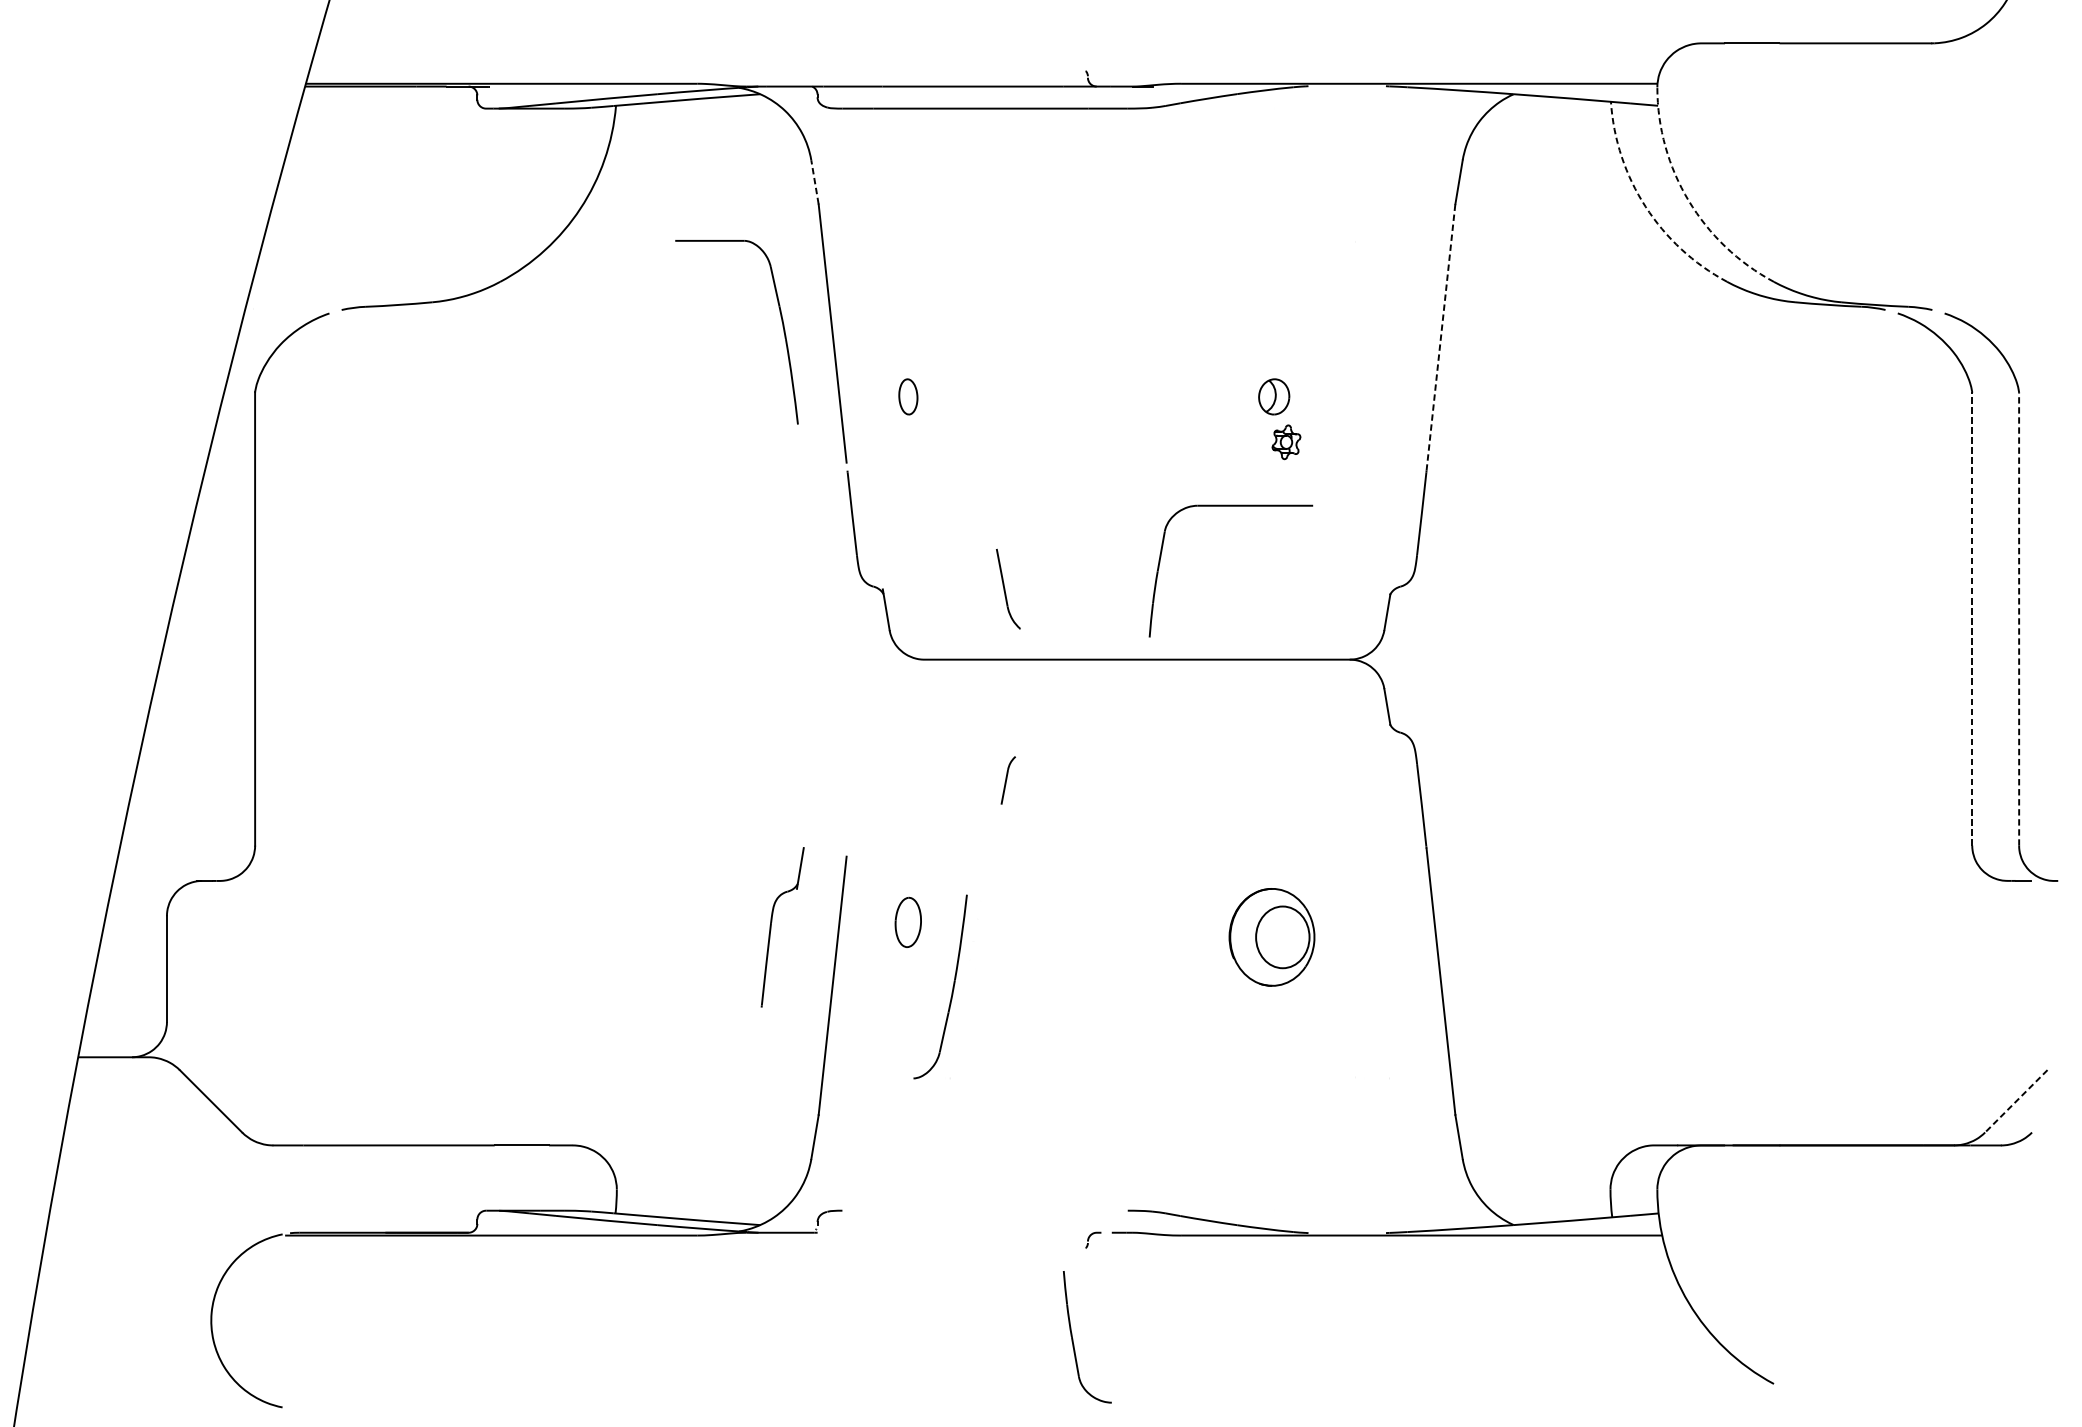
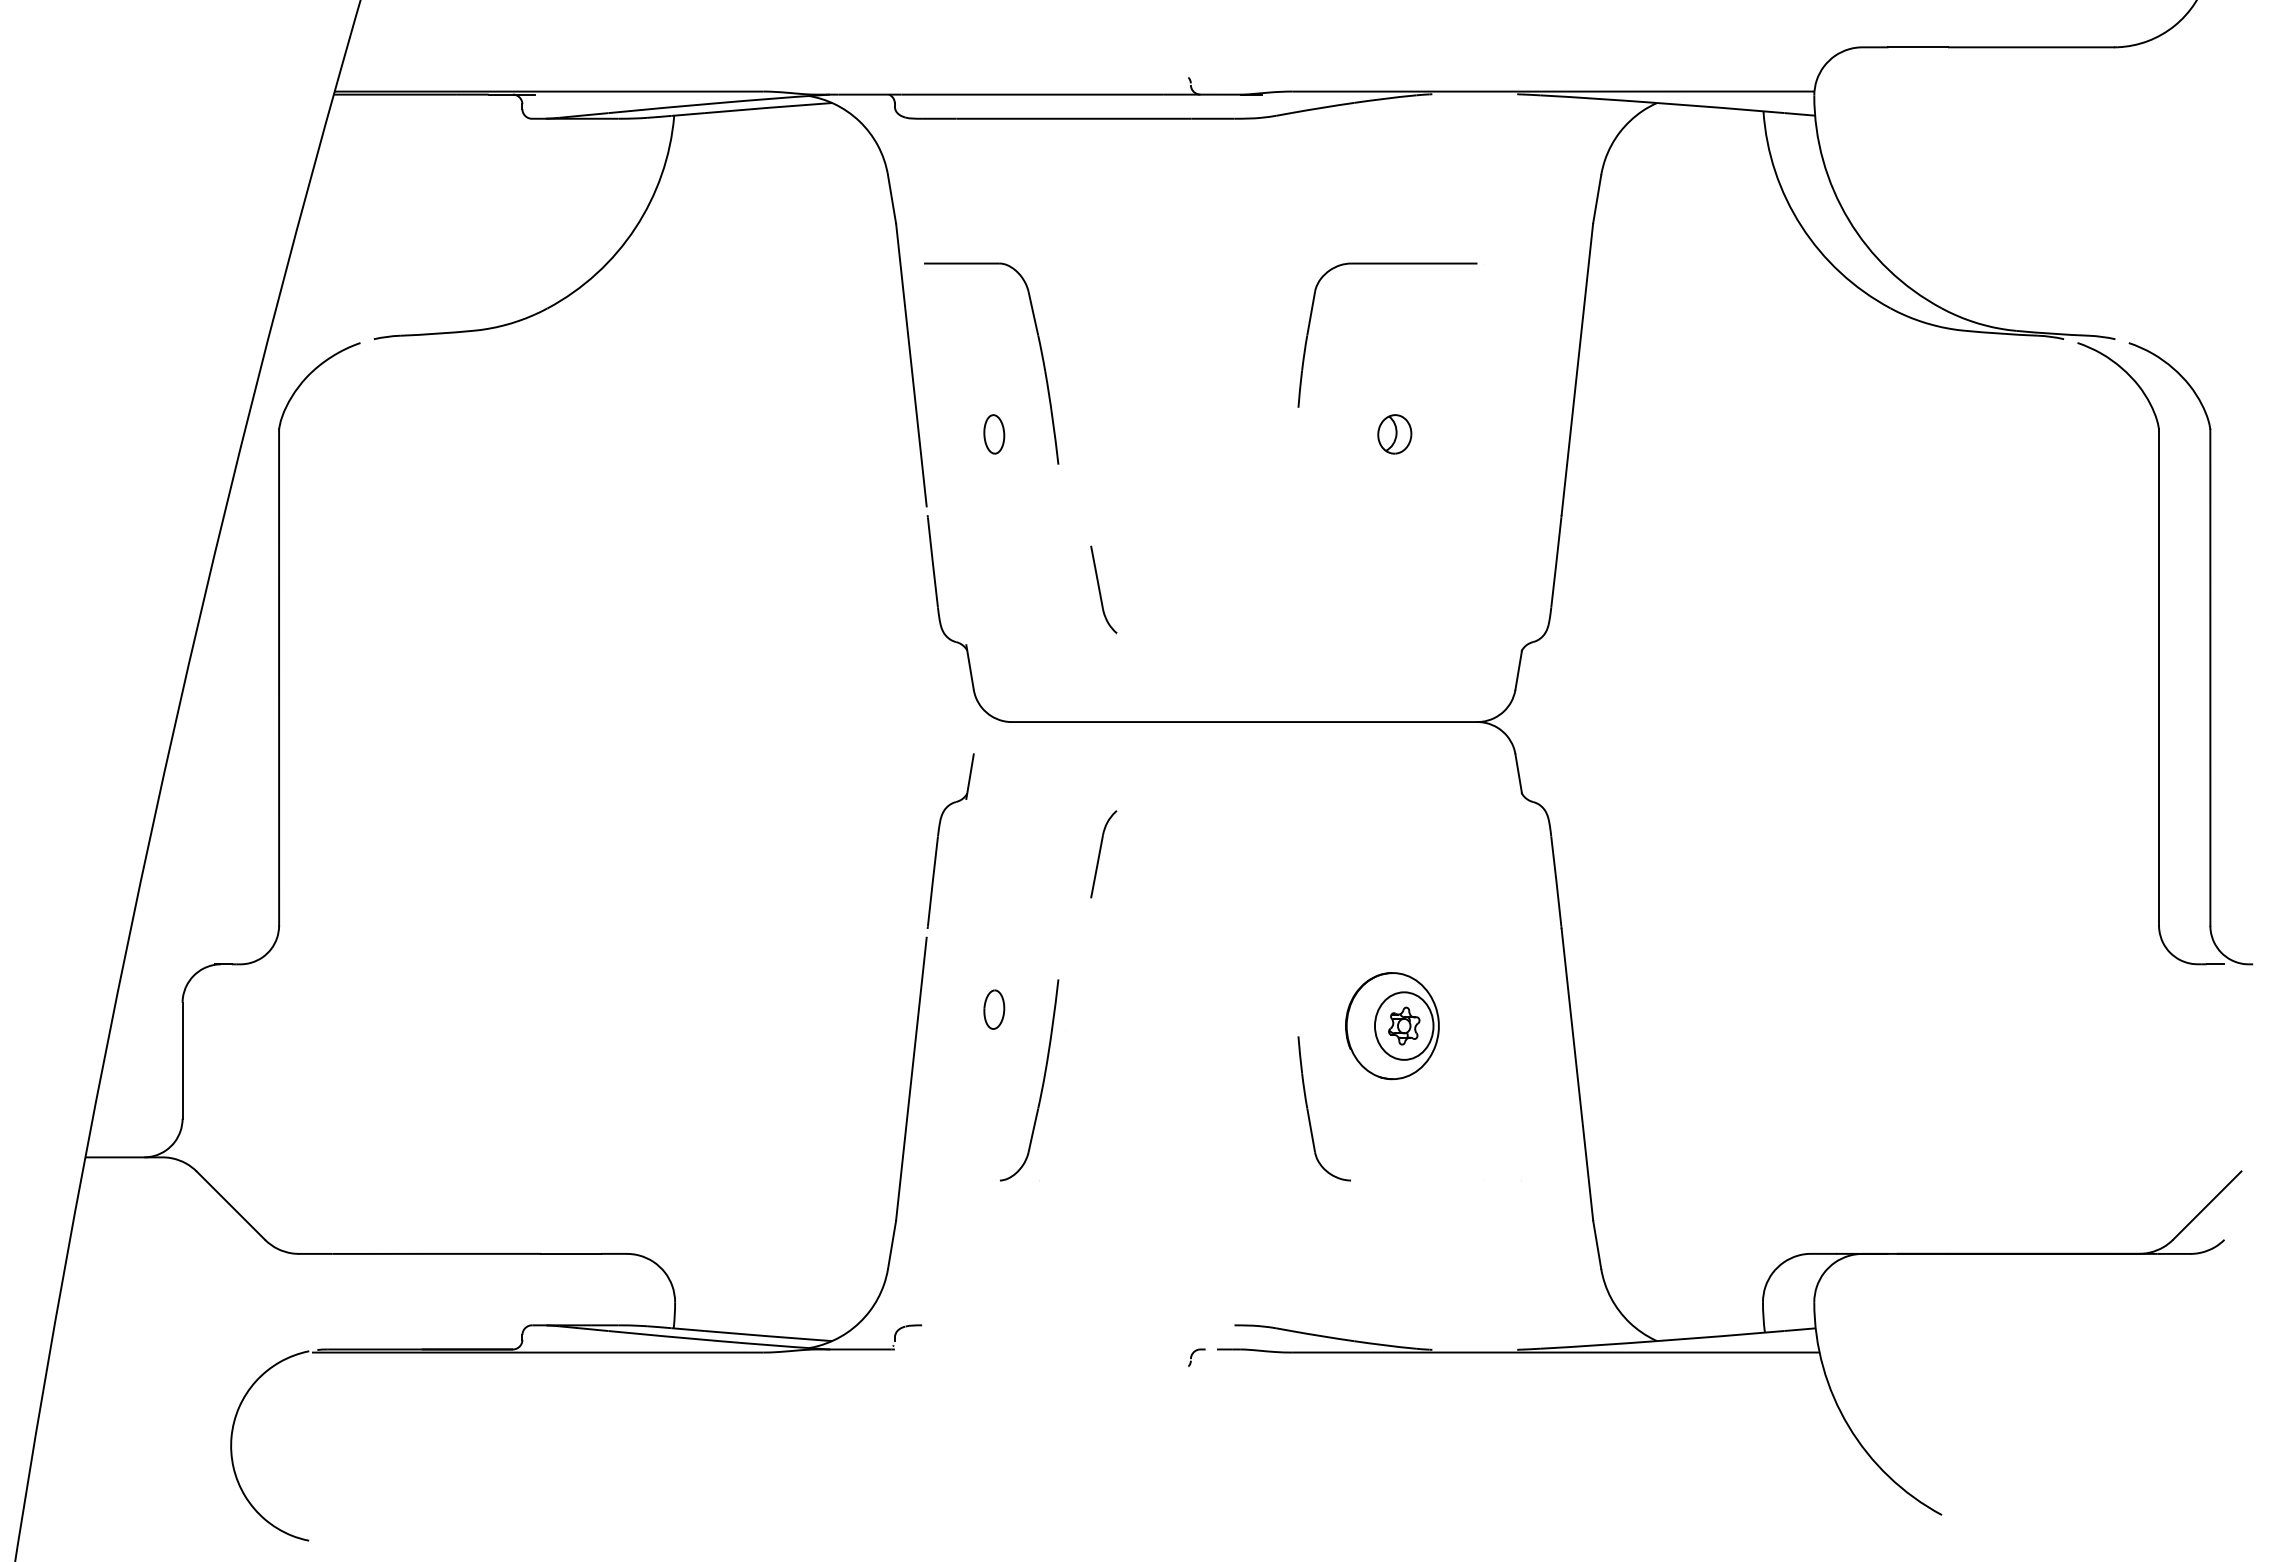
line: (814, 181) -> (891, 198), dashed -> solid
arc: (1688, 200) -> (1848, 219), dashed -> solid
arc: (1645, 207) -> (1801, 226), dashed -> solid
part: (781, 322) -> (1040, 352), moved
line: (1441, 337) -> (1577, 369), dashed -> solid
part: (1286, 441) -> (1404, 1025), moved
part: (1230, 506) -> (1387, 264), moved
part: (1008, 588) -> (1103, 589), moved
line: (1972, 618) -> (2159, 677), dashed -> solid
line: (2019, 618) -> (2210, 677), dashed -> solid
part: (1008, 780) -> (1103, 854), size x1.67
part: (908, 922) -> (994, 1009), size x0.71
part: (771, 926) -> (938, 840), moved
line: (2015, 1101) -> (2206, 1205), dashed -> solid
part: (1073, 1341) -> (1309, 1113), moved

